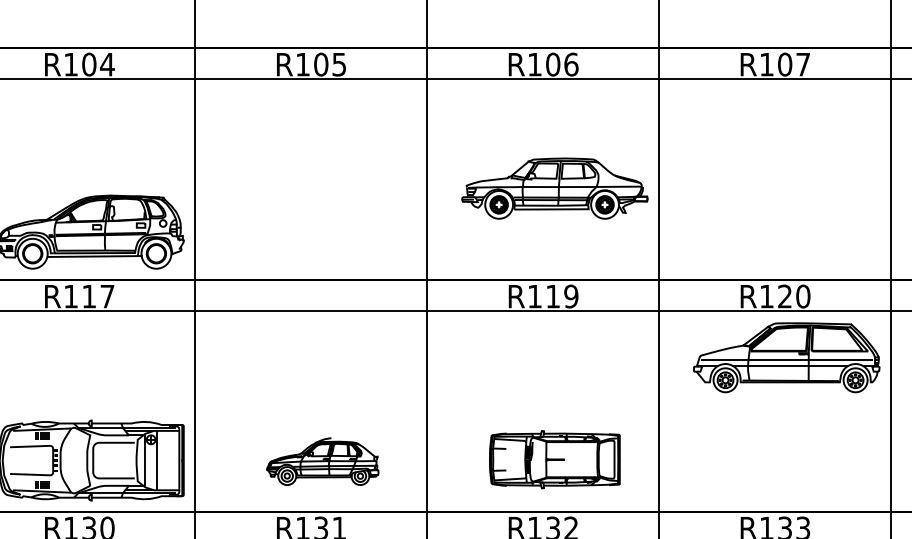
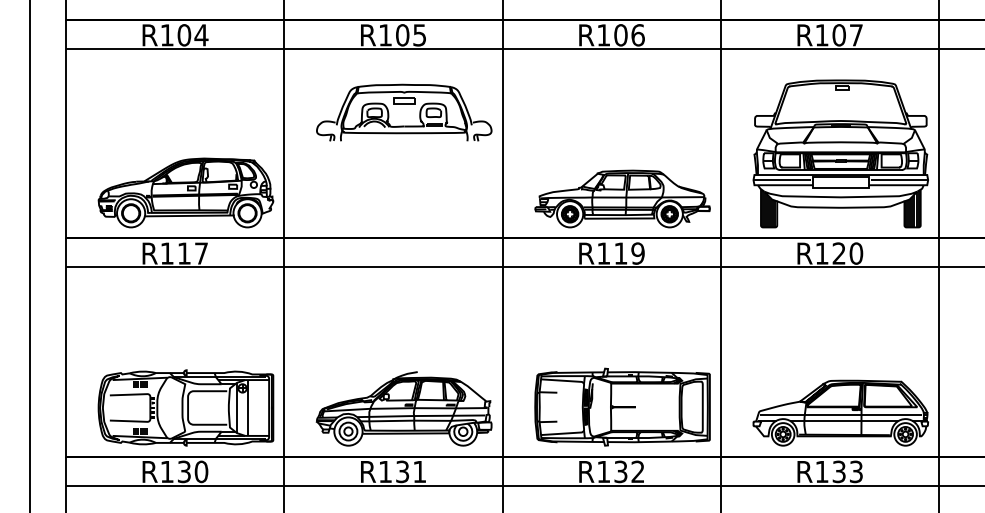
part: (323, 146) -> (404, 112), added
part: (554, 188) -> (622, 198), moved
part: (786, 190) -> (840, 153), added
part: (786, 357) -> (840, 412), moved
part: (554, 459) -> (622, 406), size x1.43
part: (322, 461) -> (403, 408), size x1.67

